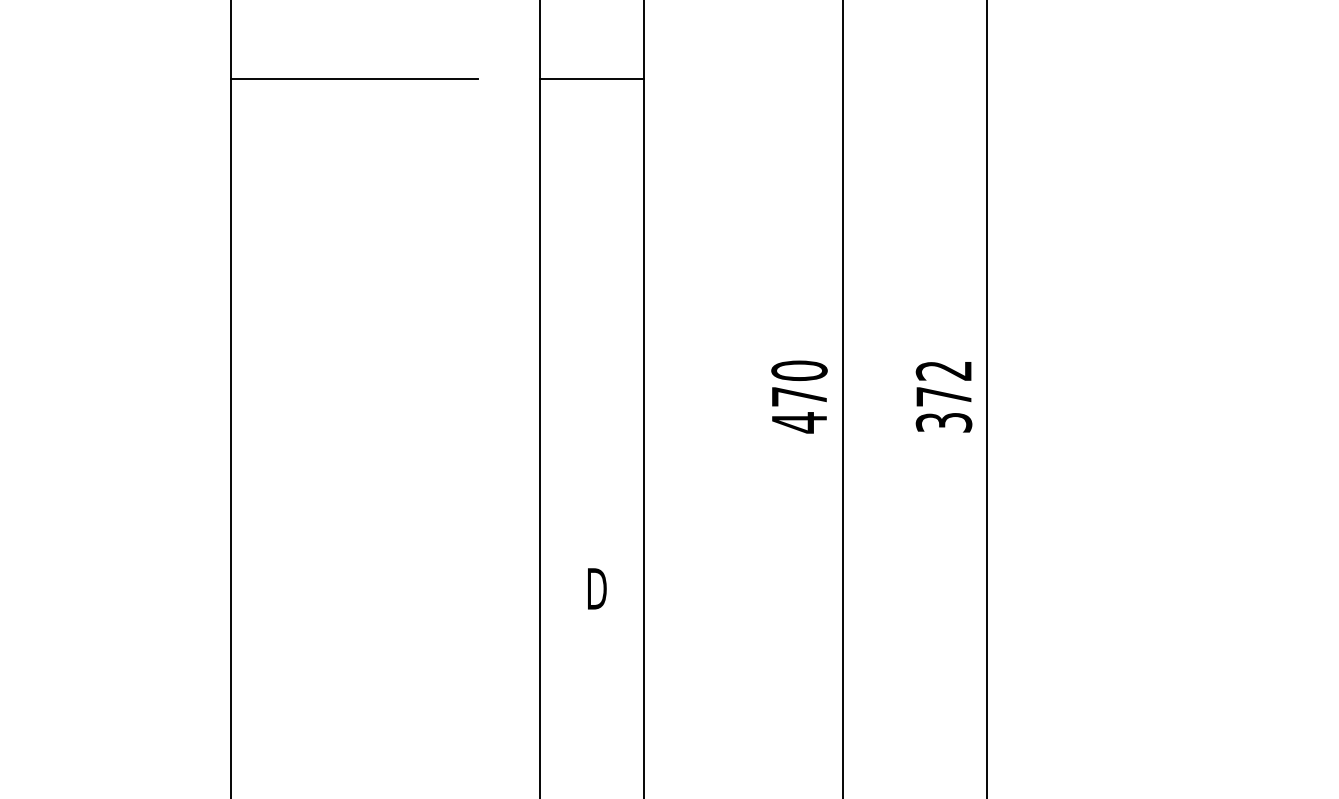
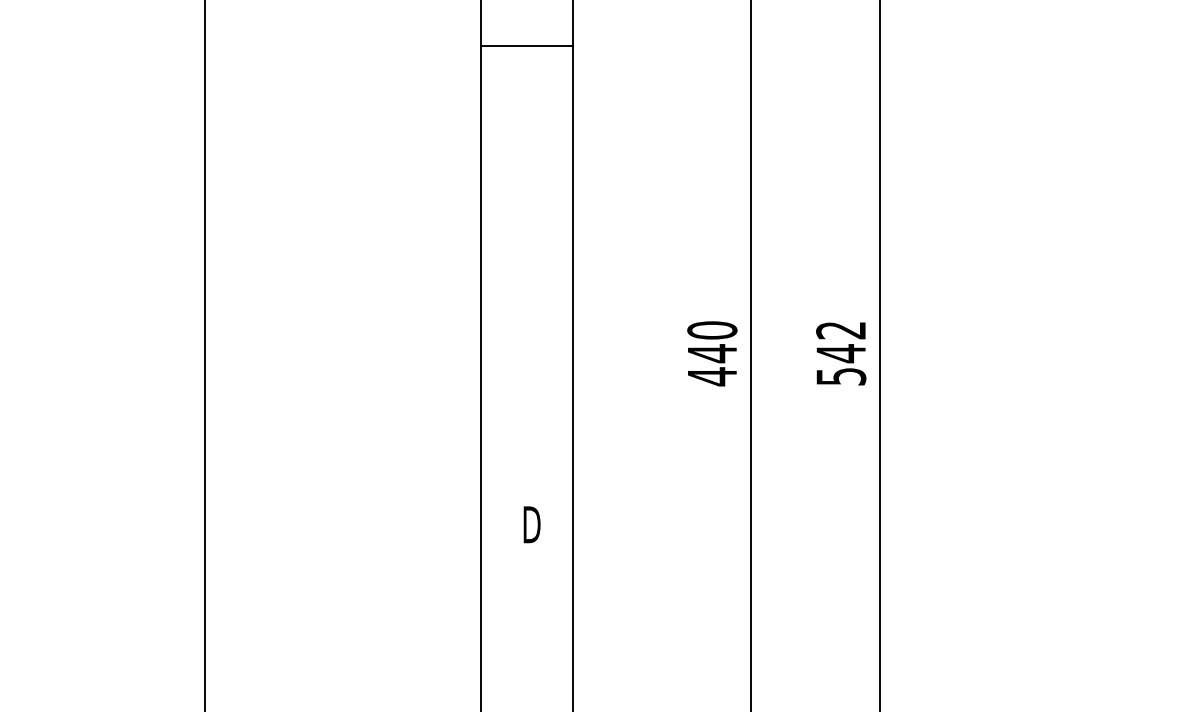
line: (354, 79) -> (315, 70), removed
line: (592, 79) -> (527, 46), moved
text: (799, 396) -> (712, 353), 470 -> 440
text: (943, 409) -> (840, 364), 372 -> 542

